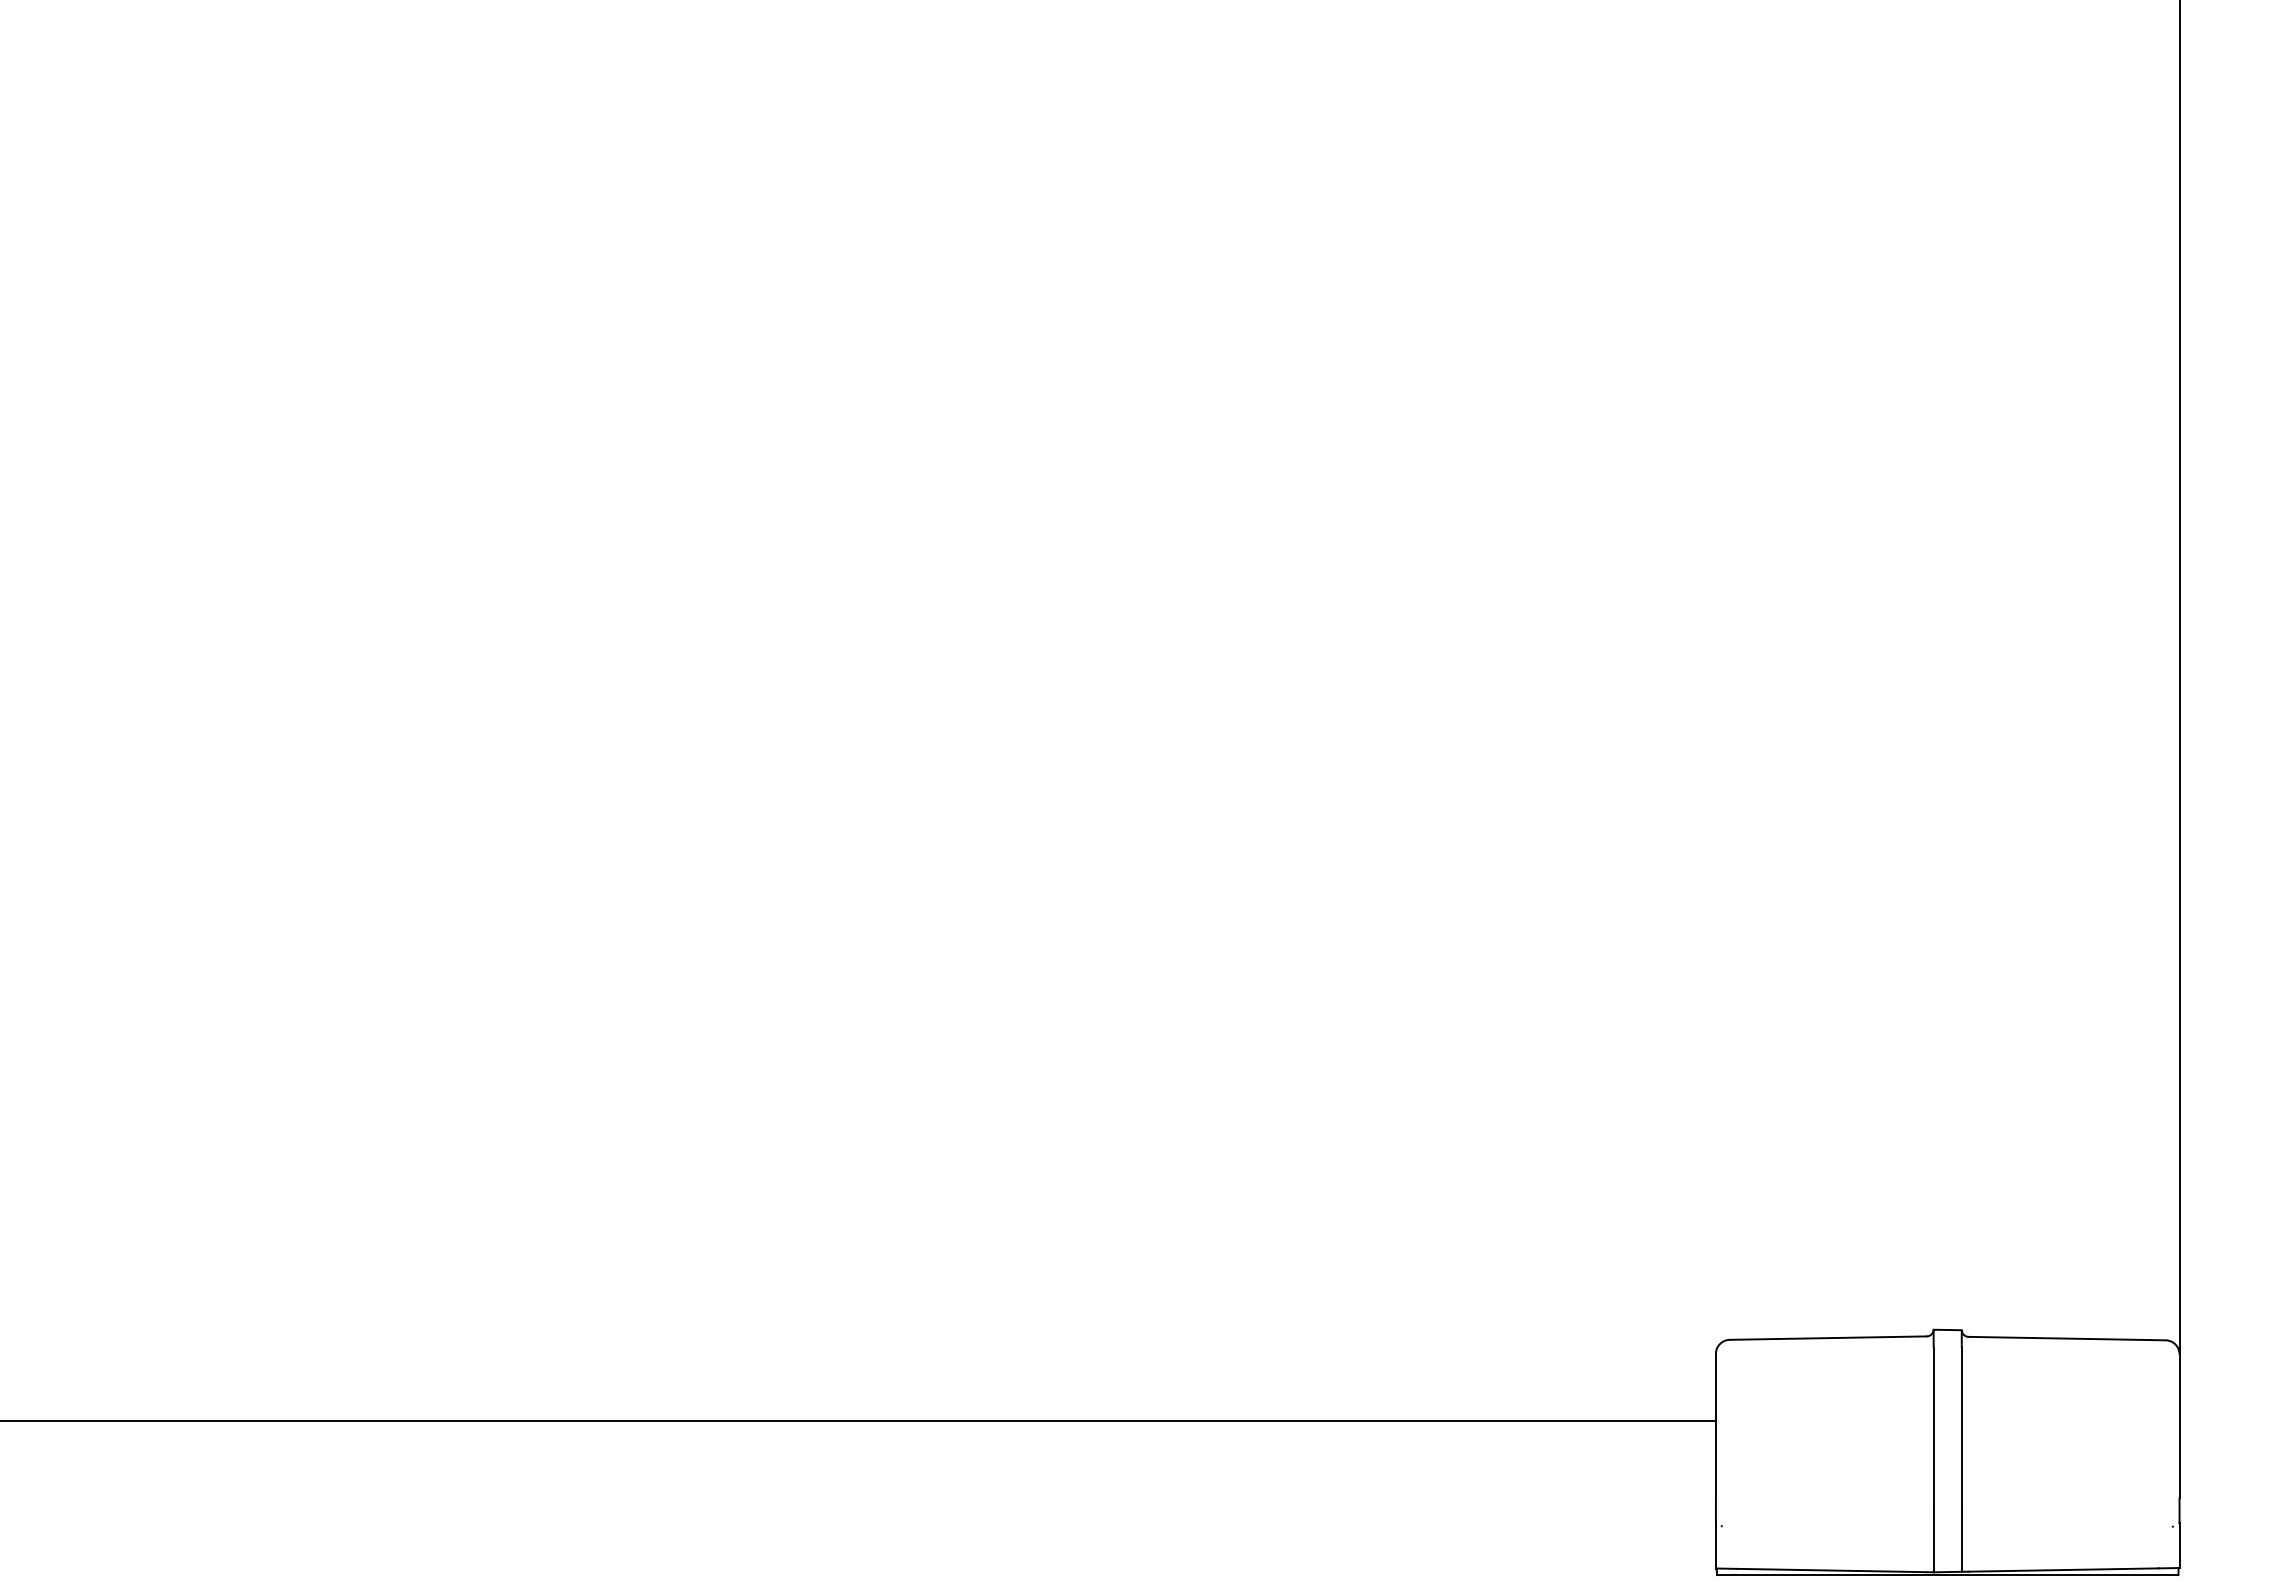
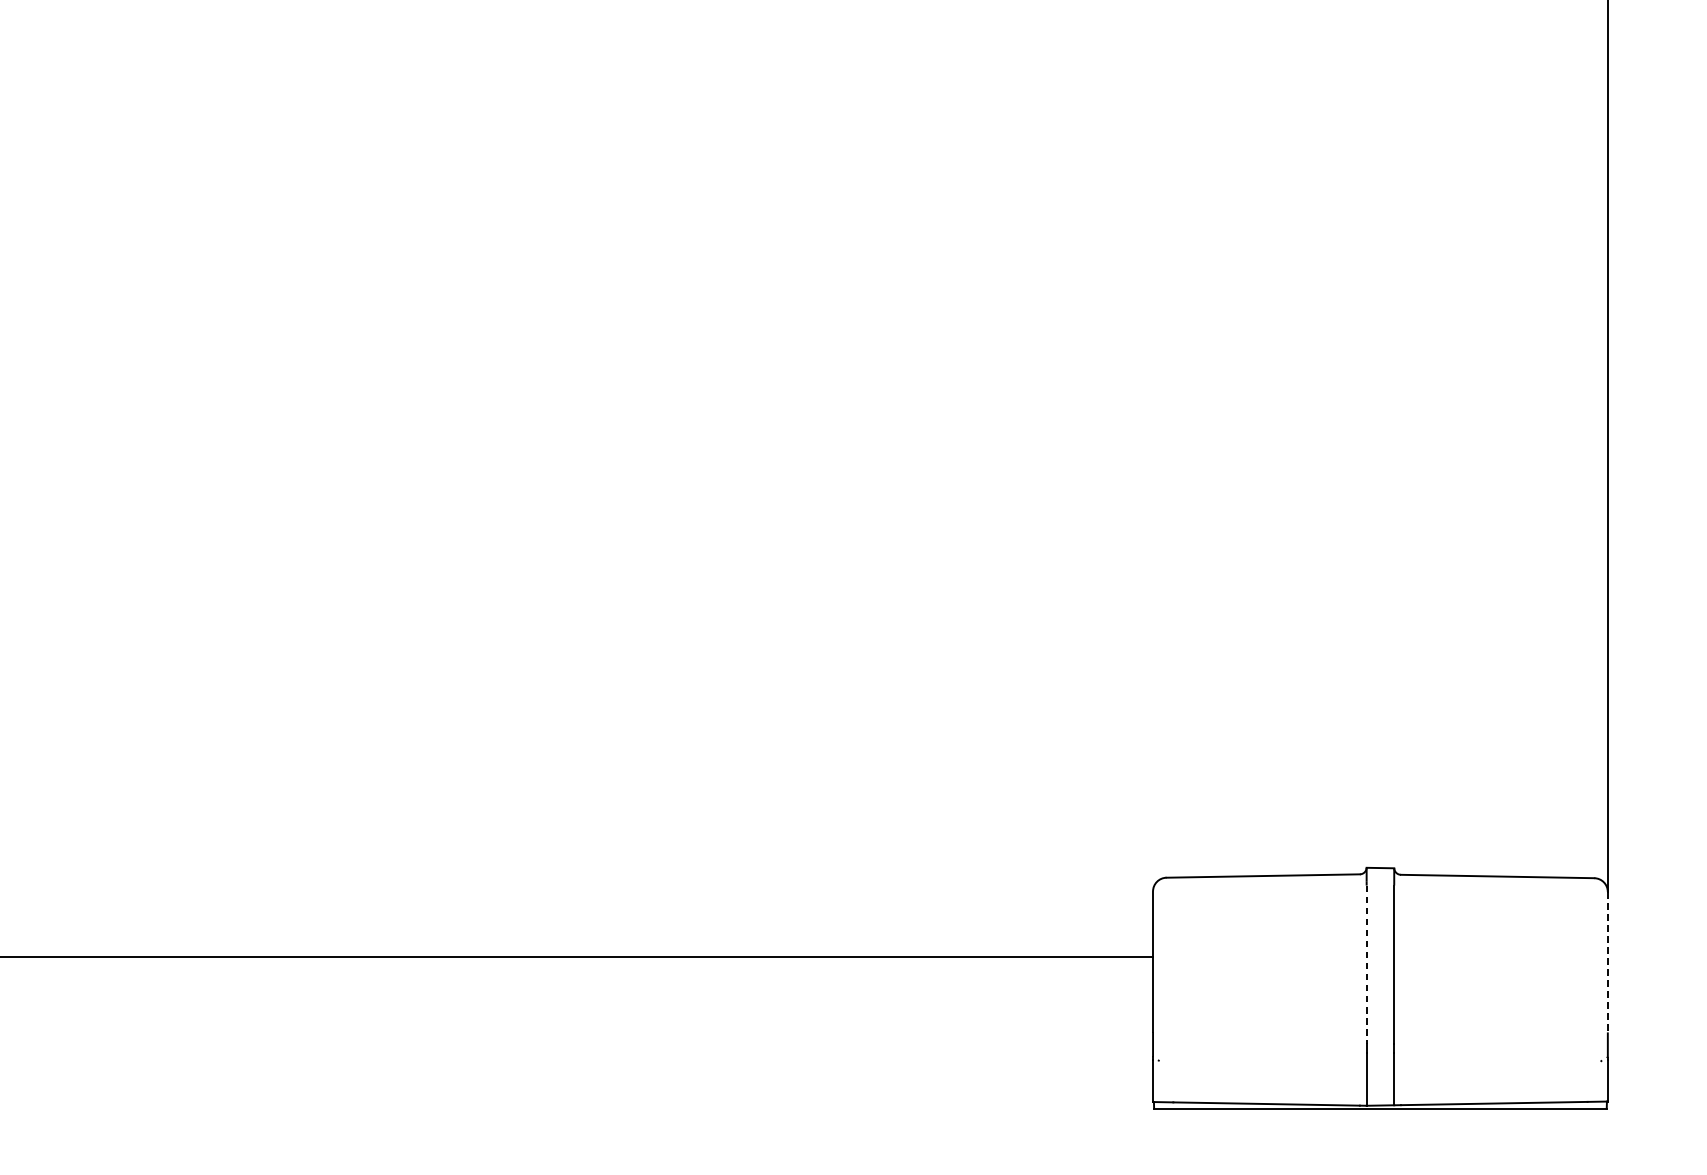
line: (2179, 1425) -> (1607, 961), solid -> dashed
line: (1933, 1428) -> (1366, 964), solid -> dashed

